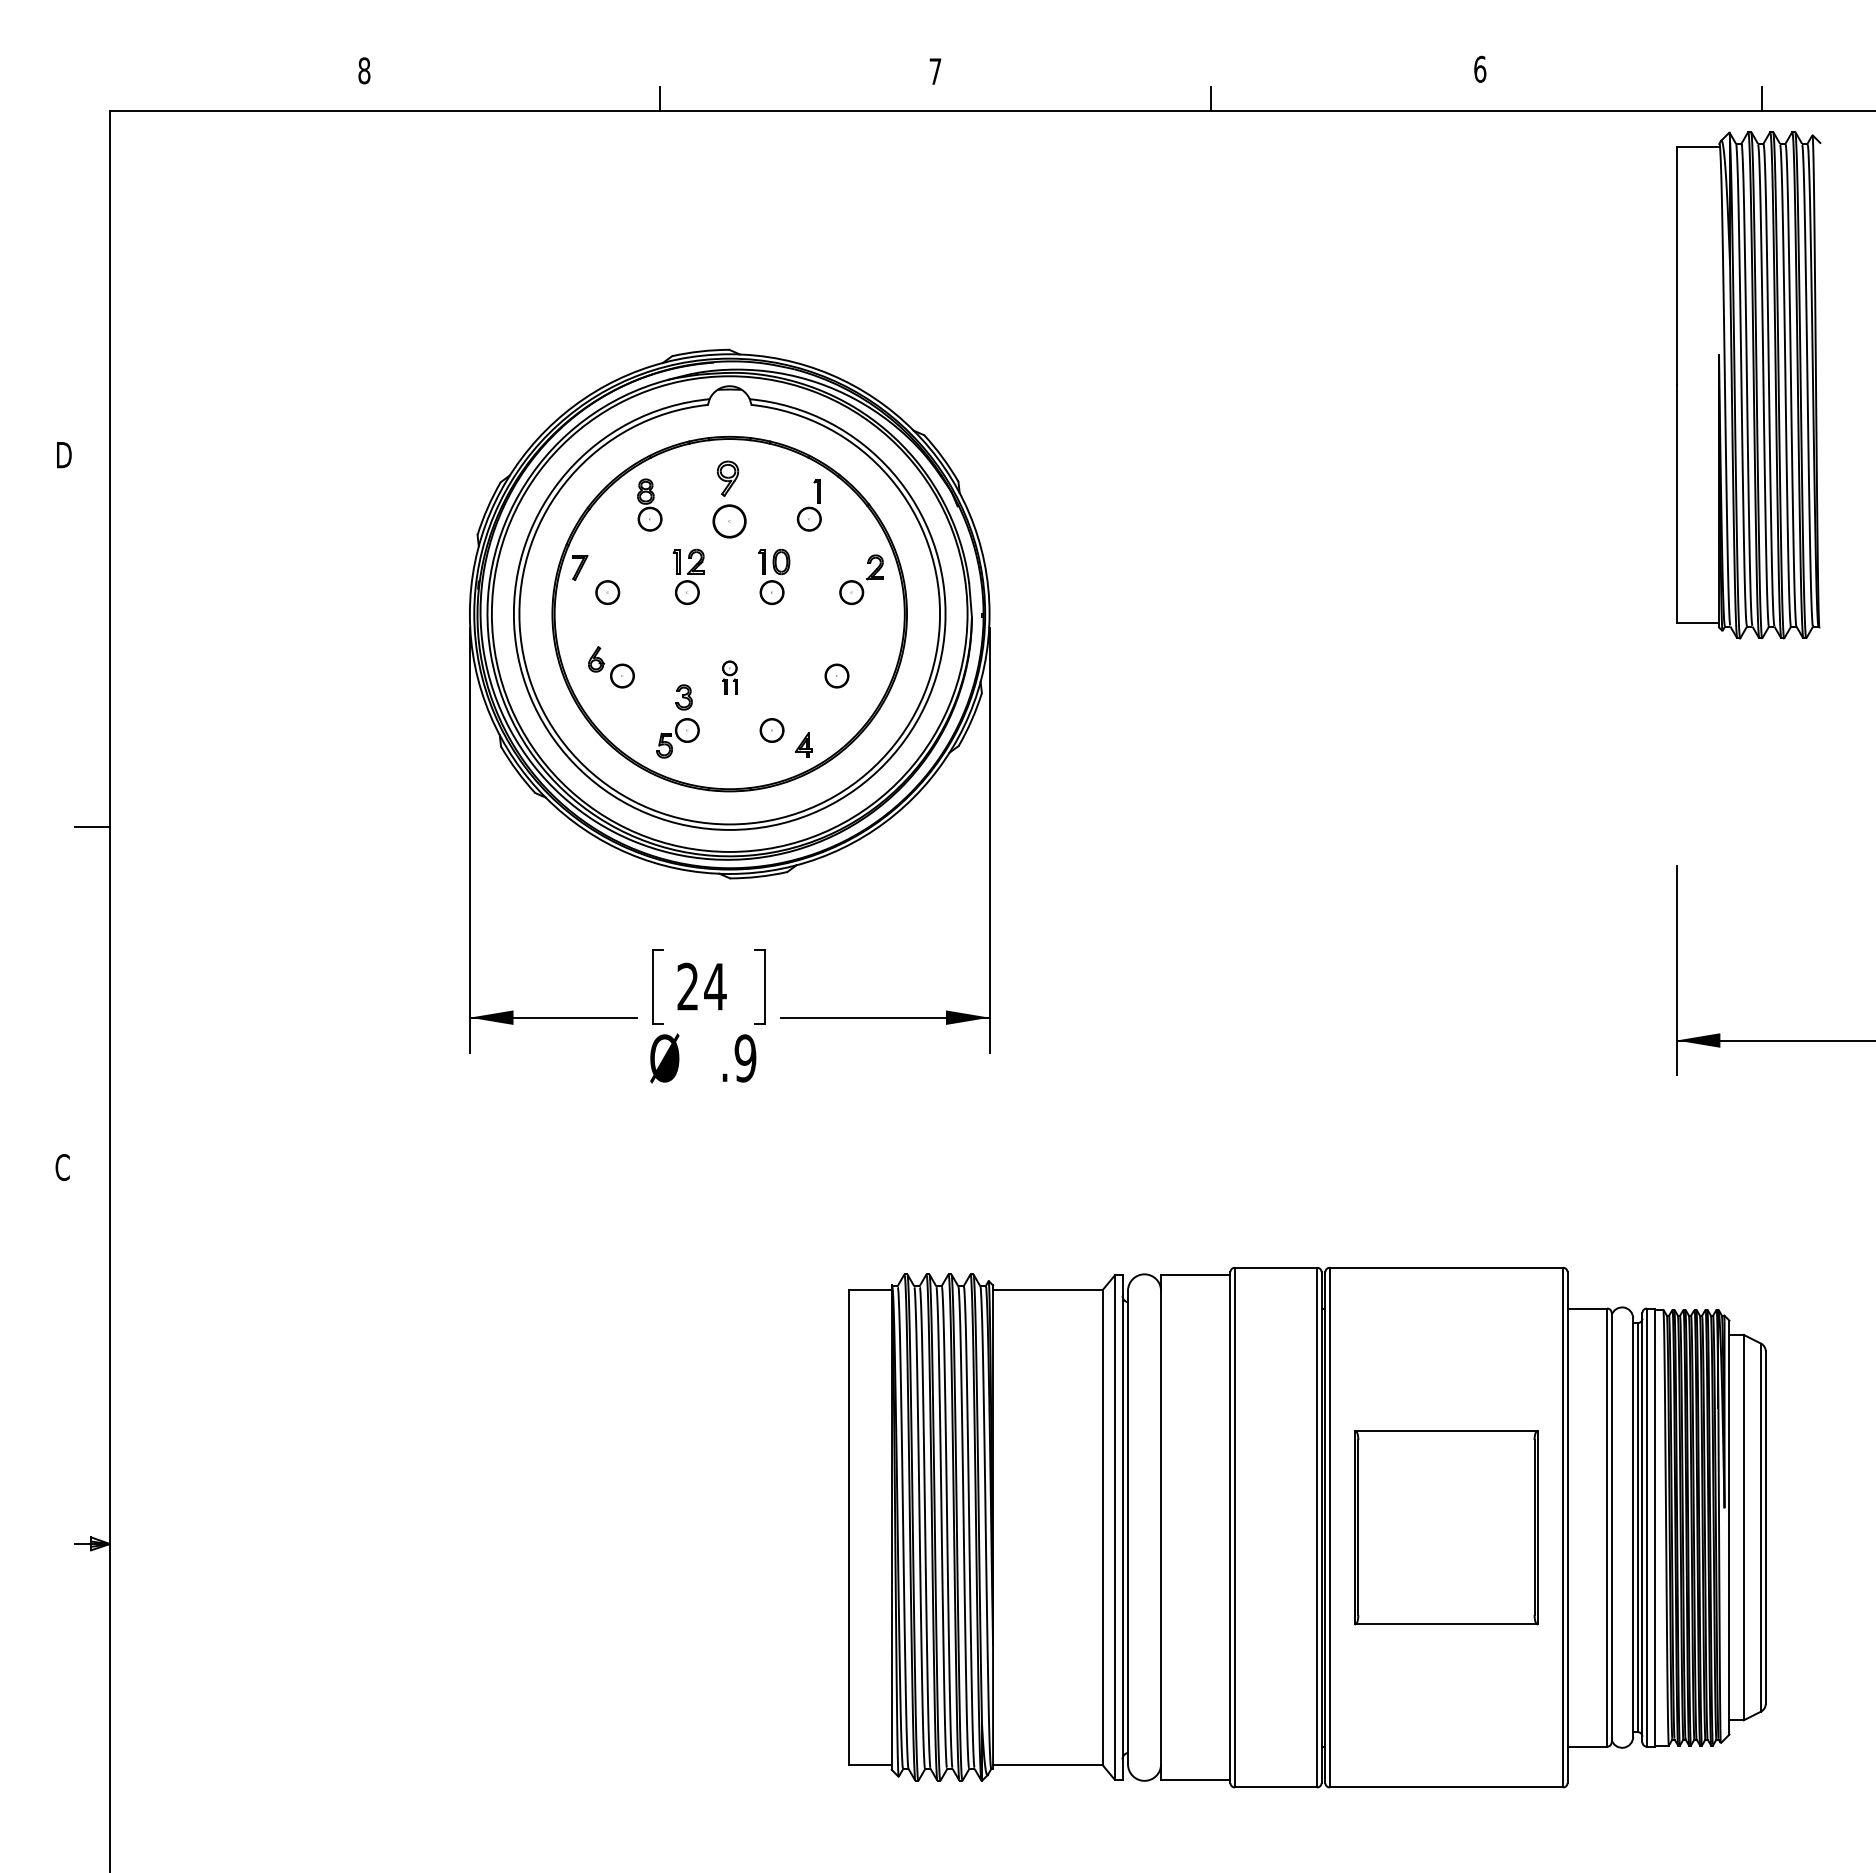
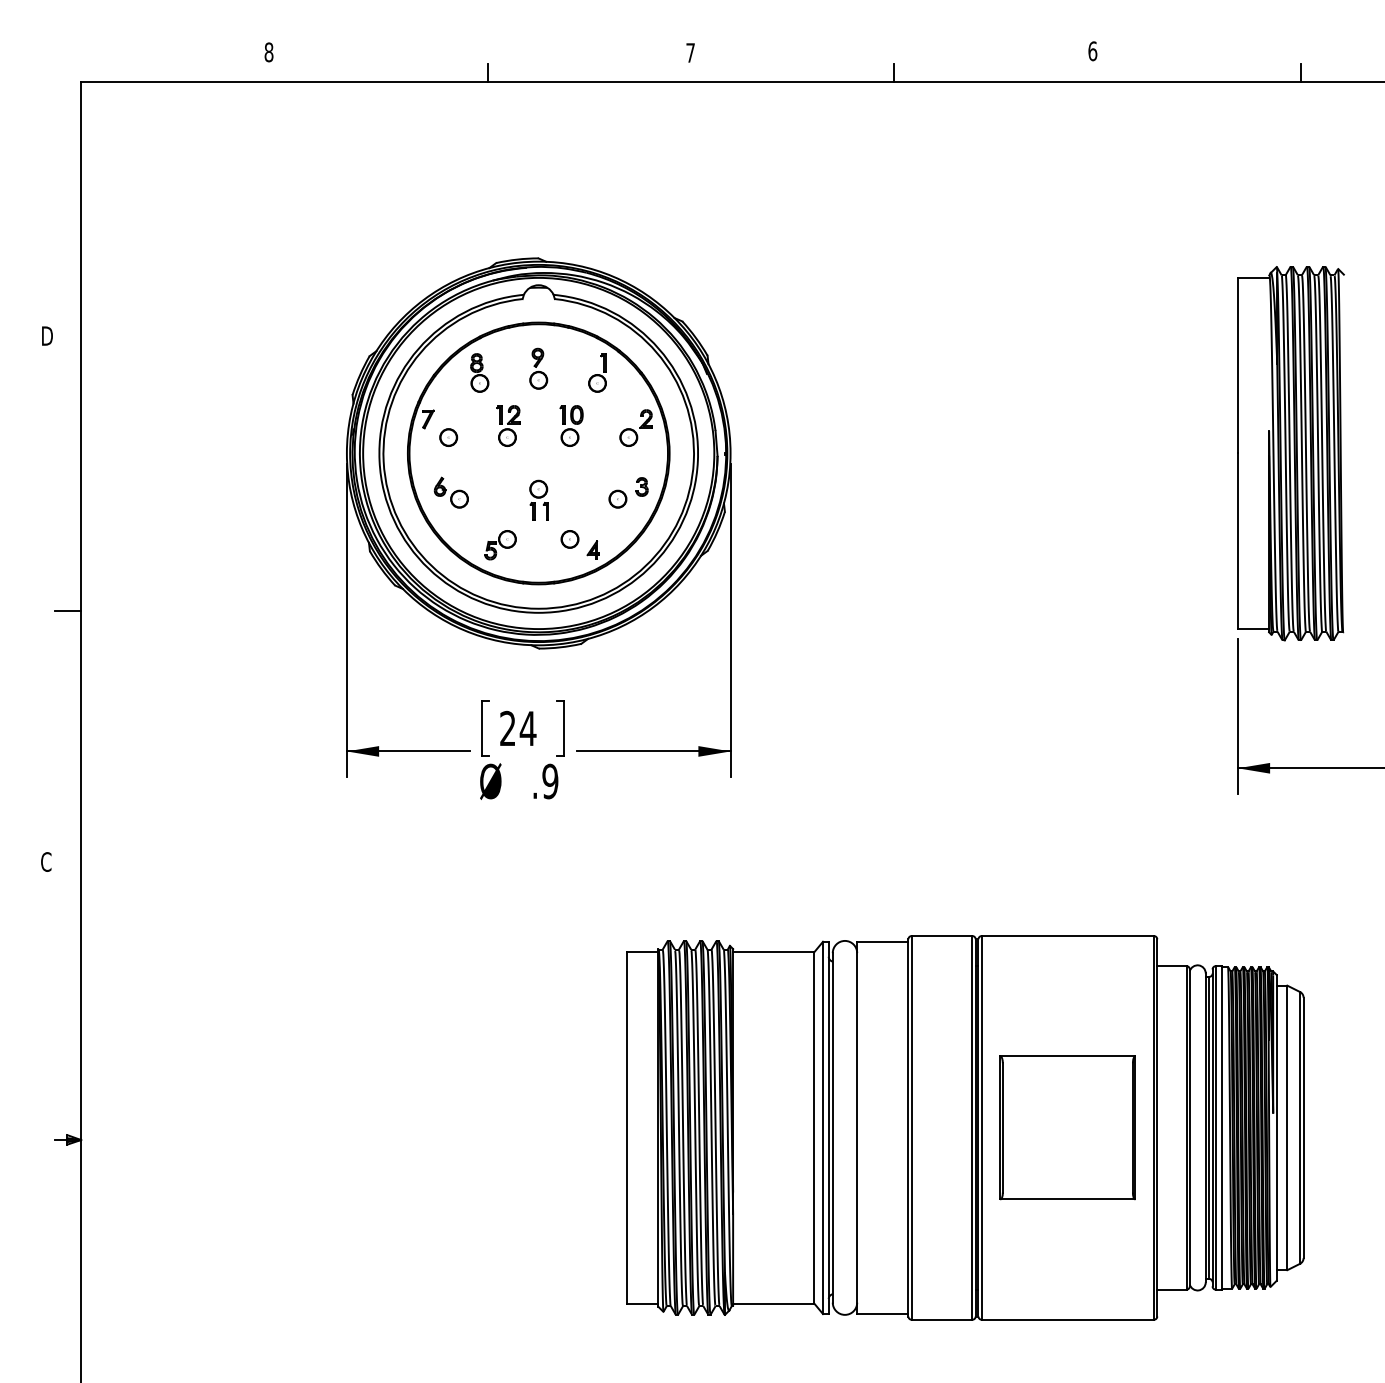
part: (1747, 385) -> (1290, 453), moved
part: (729, 498) -> (538, 368), size x0.71
part: (729, 676) -> (538, 499), size x1.67
part: (683, 696) -> (641, 486), moved

